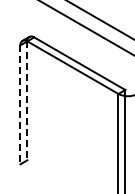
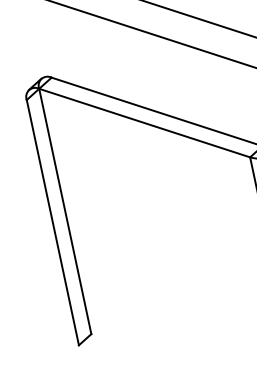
line: (27, 101) -> (65, 212), dashed -> solid
line: (20, 105) -> (53, 224), dashed -> solid

